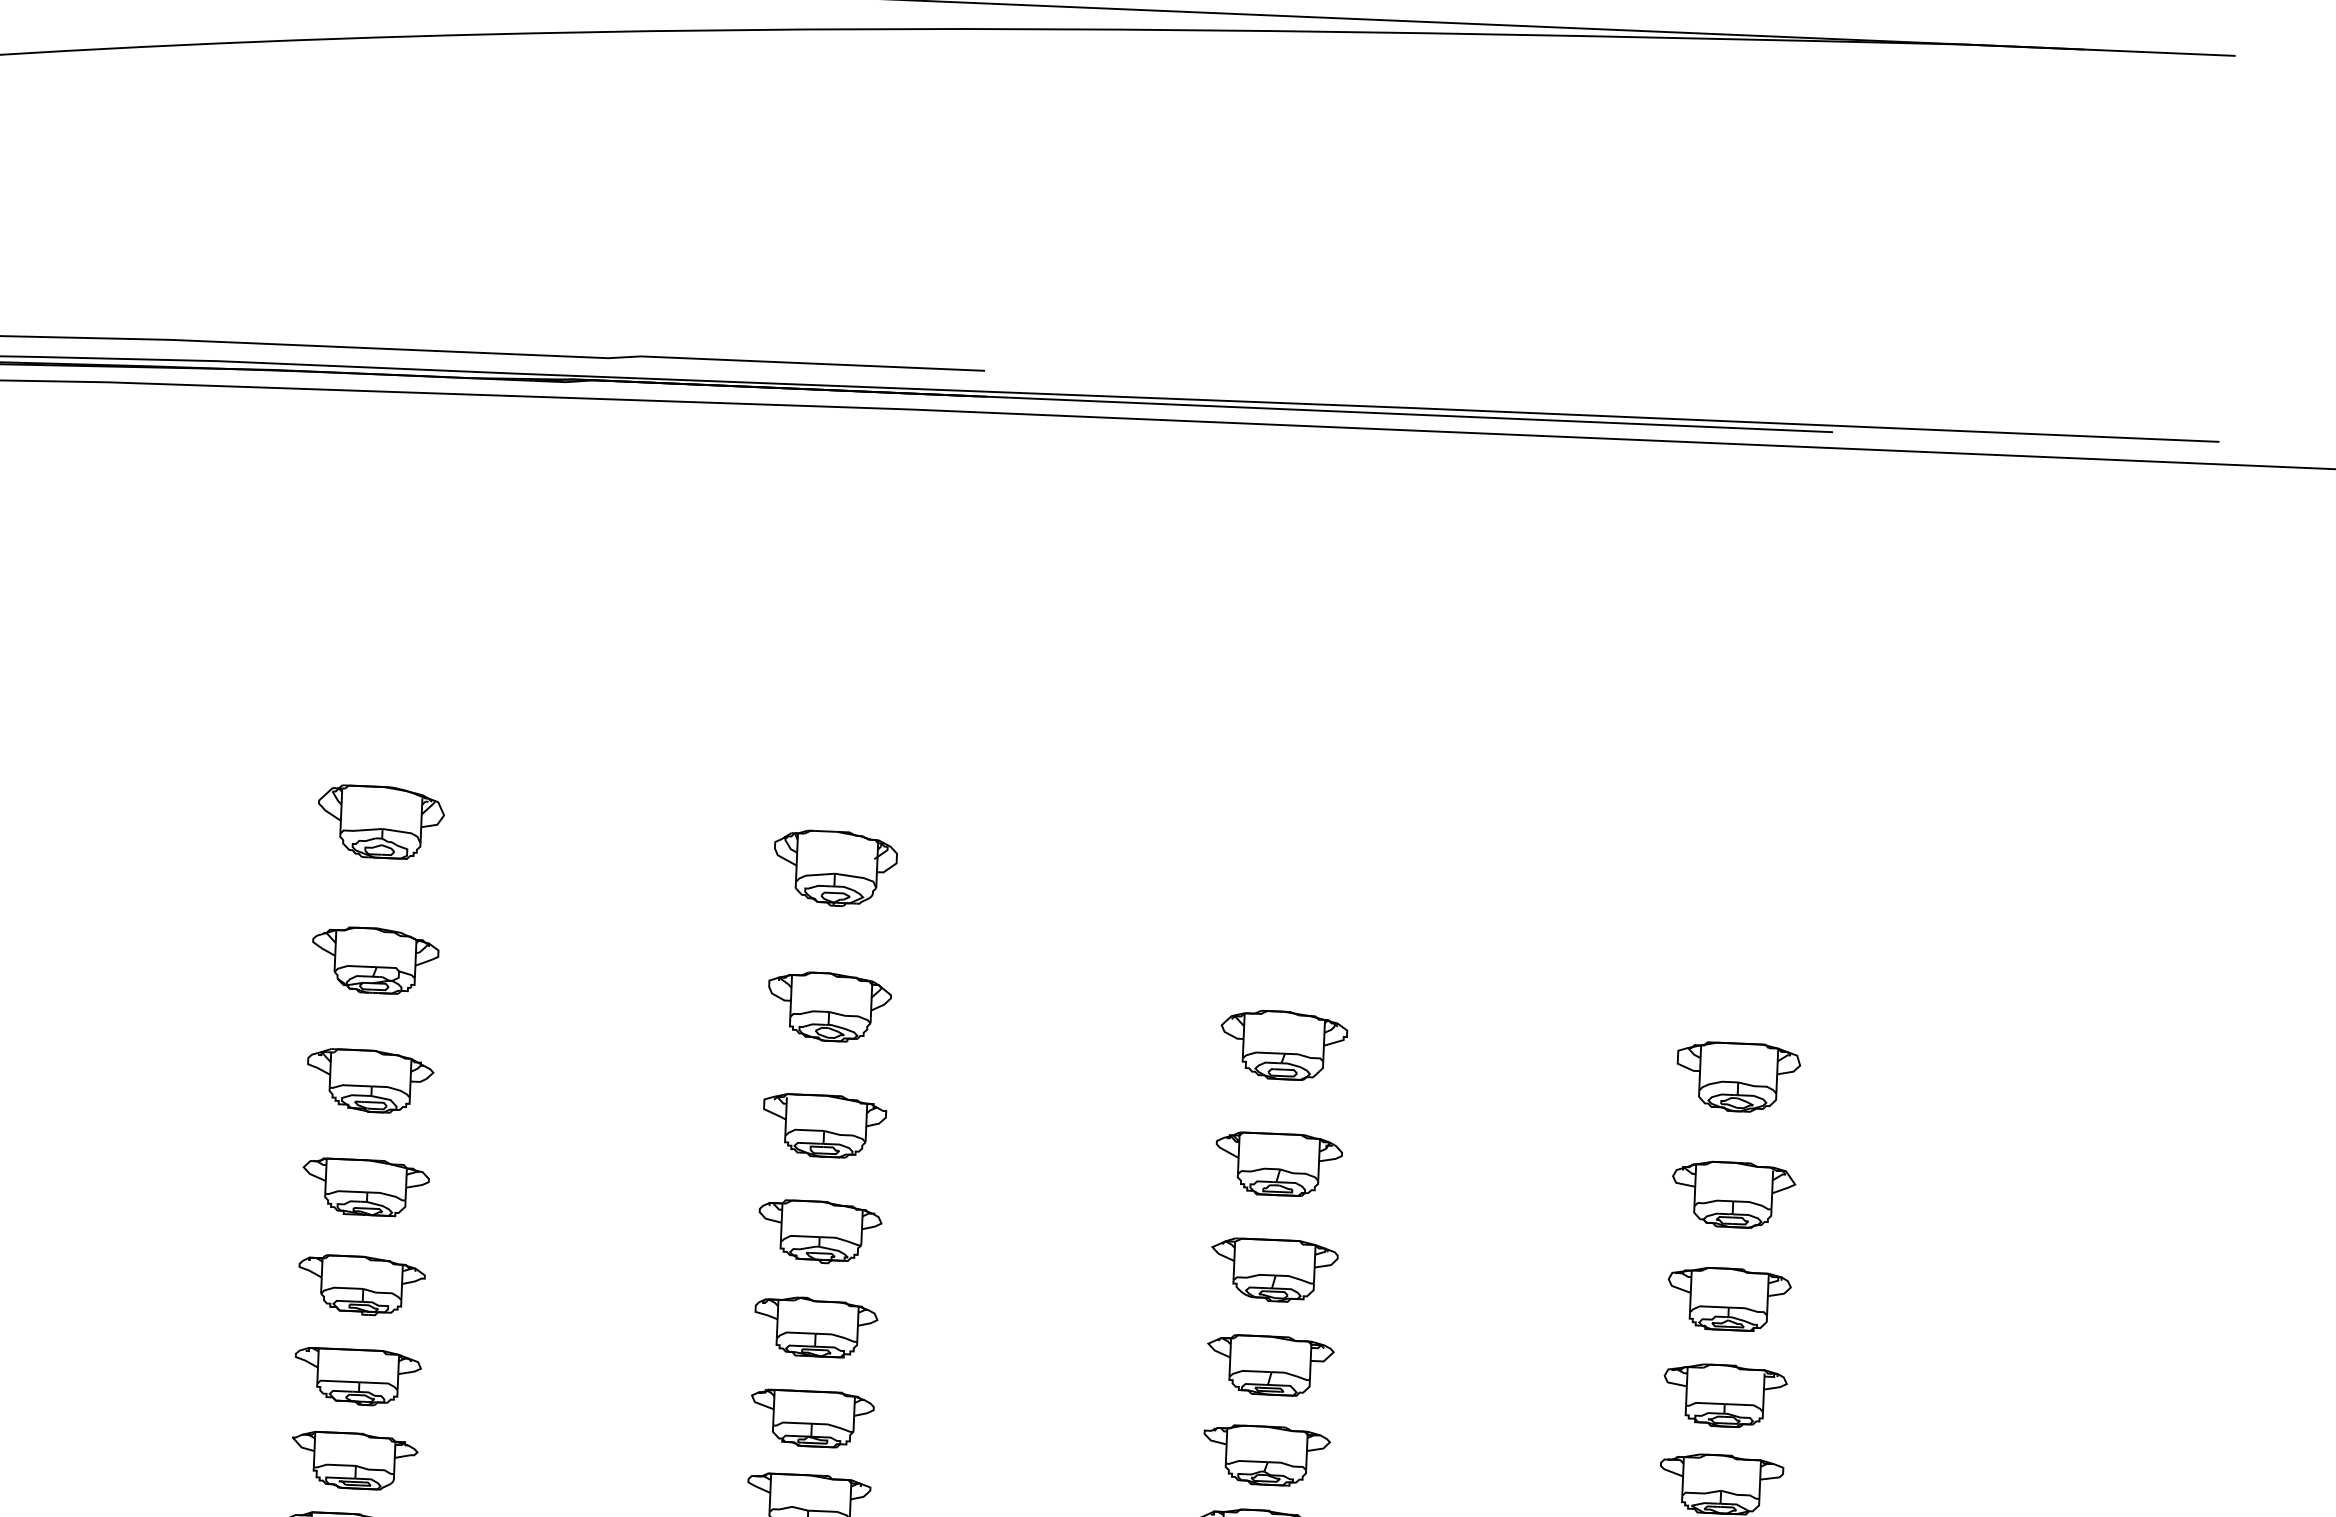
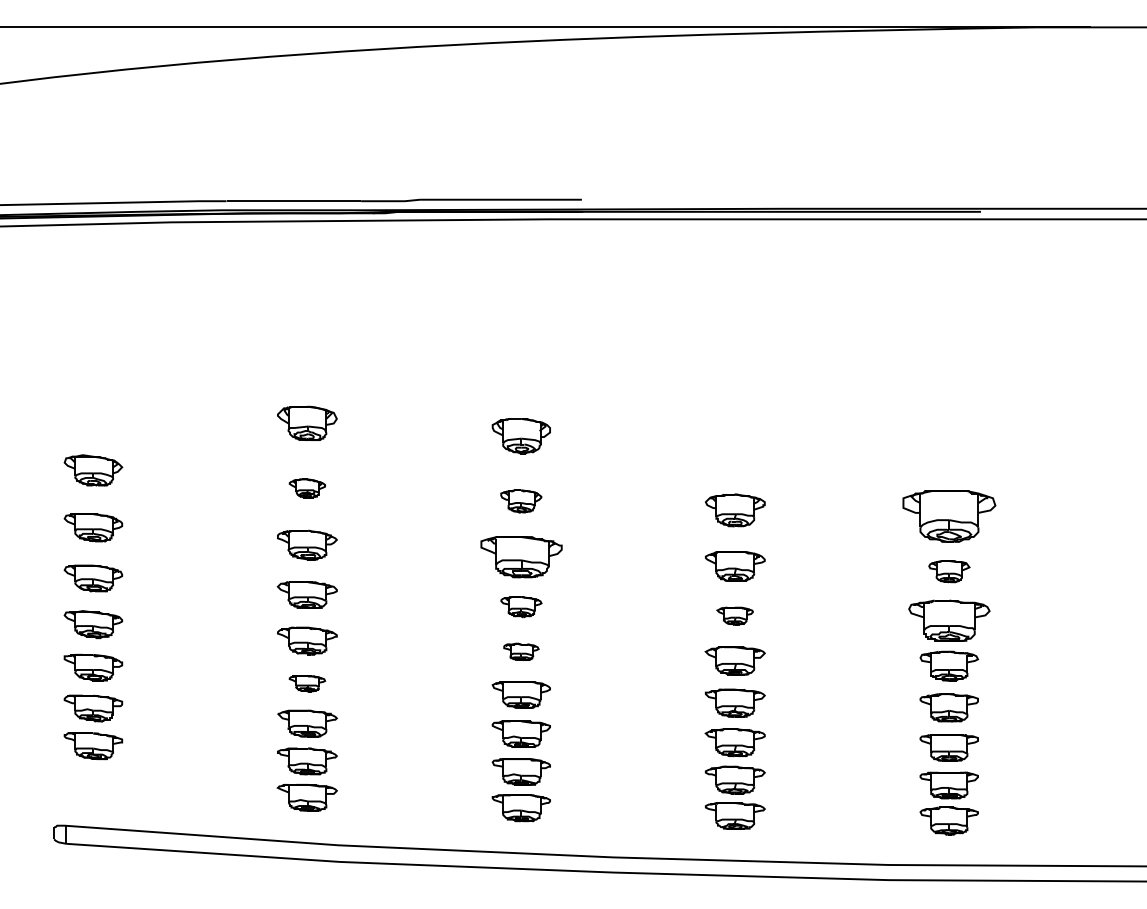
part: (375, 960) -> (307, 488), size x0.6
part: (827, 1007) -> (520, 501), size x0.7
part: (1736, 1077) -> (948, 516), size x1.6
part: (822, 1126) -> (520, 557), size x1.4
part: (1733, 1194) -> (949, 571), size x0.7
part: (820, 1230) -> (521, 606), size x0.7
part: (1272, 1271) -> (734, 616), size x0.6
part: (1727, 1298) -> (948, 620), size x1.4
part: (816, 1326) -> (521, 651), size x0.6
part: (358, 1375) -> (307, 683), size x0.6

